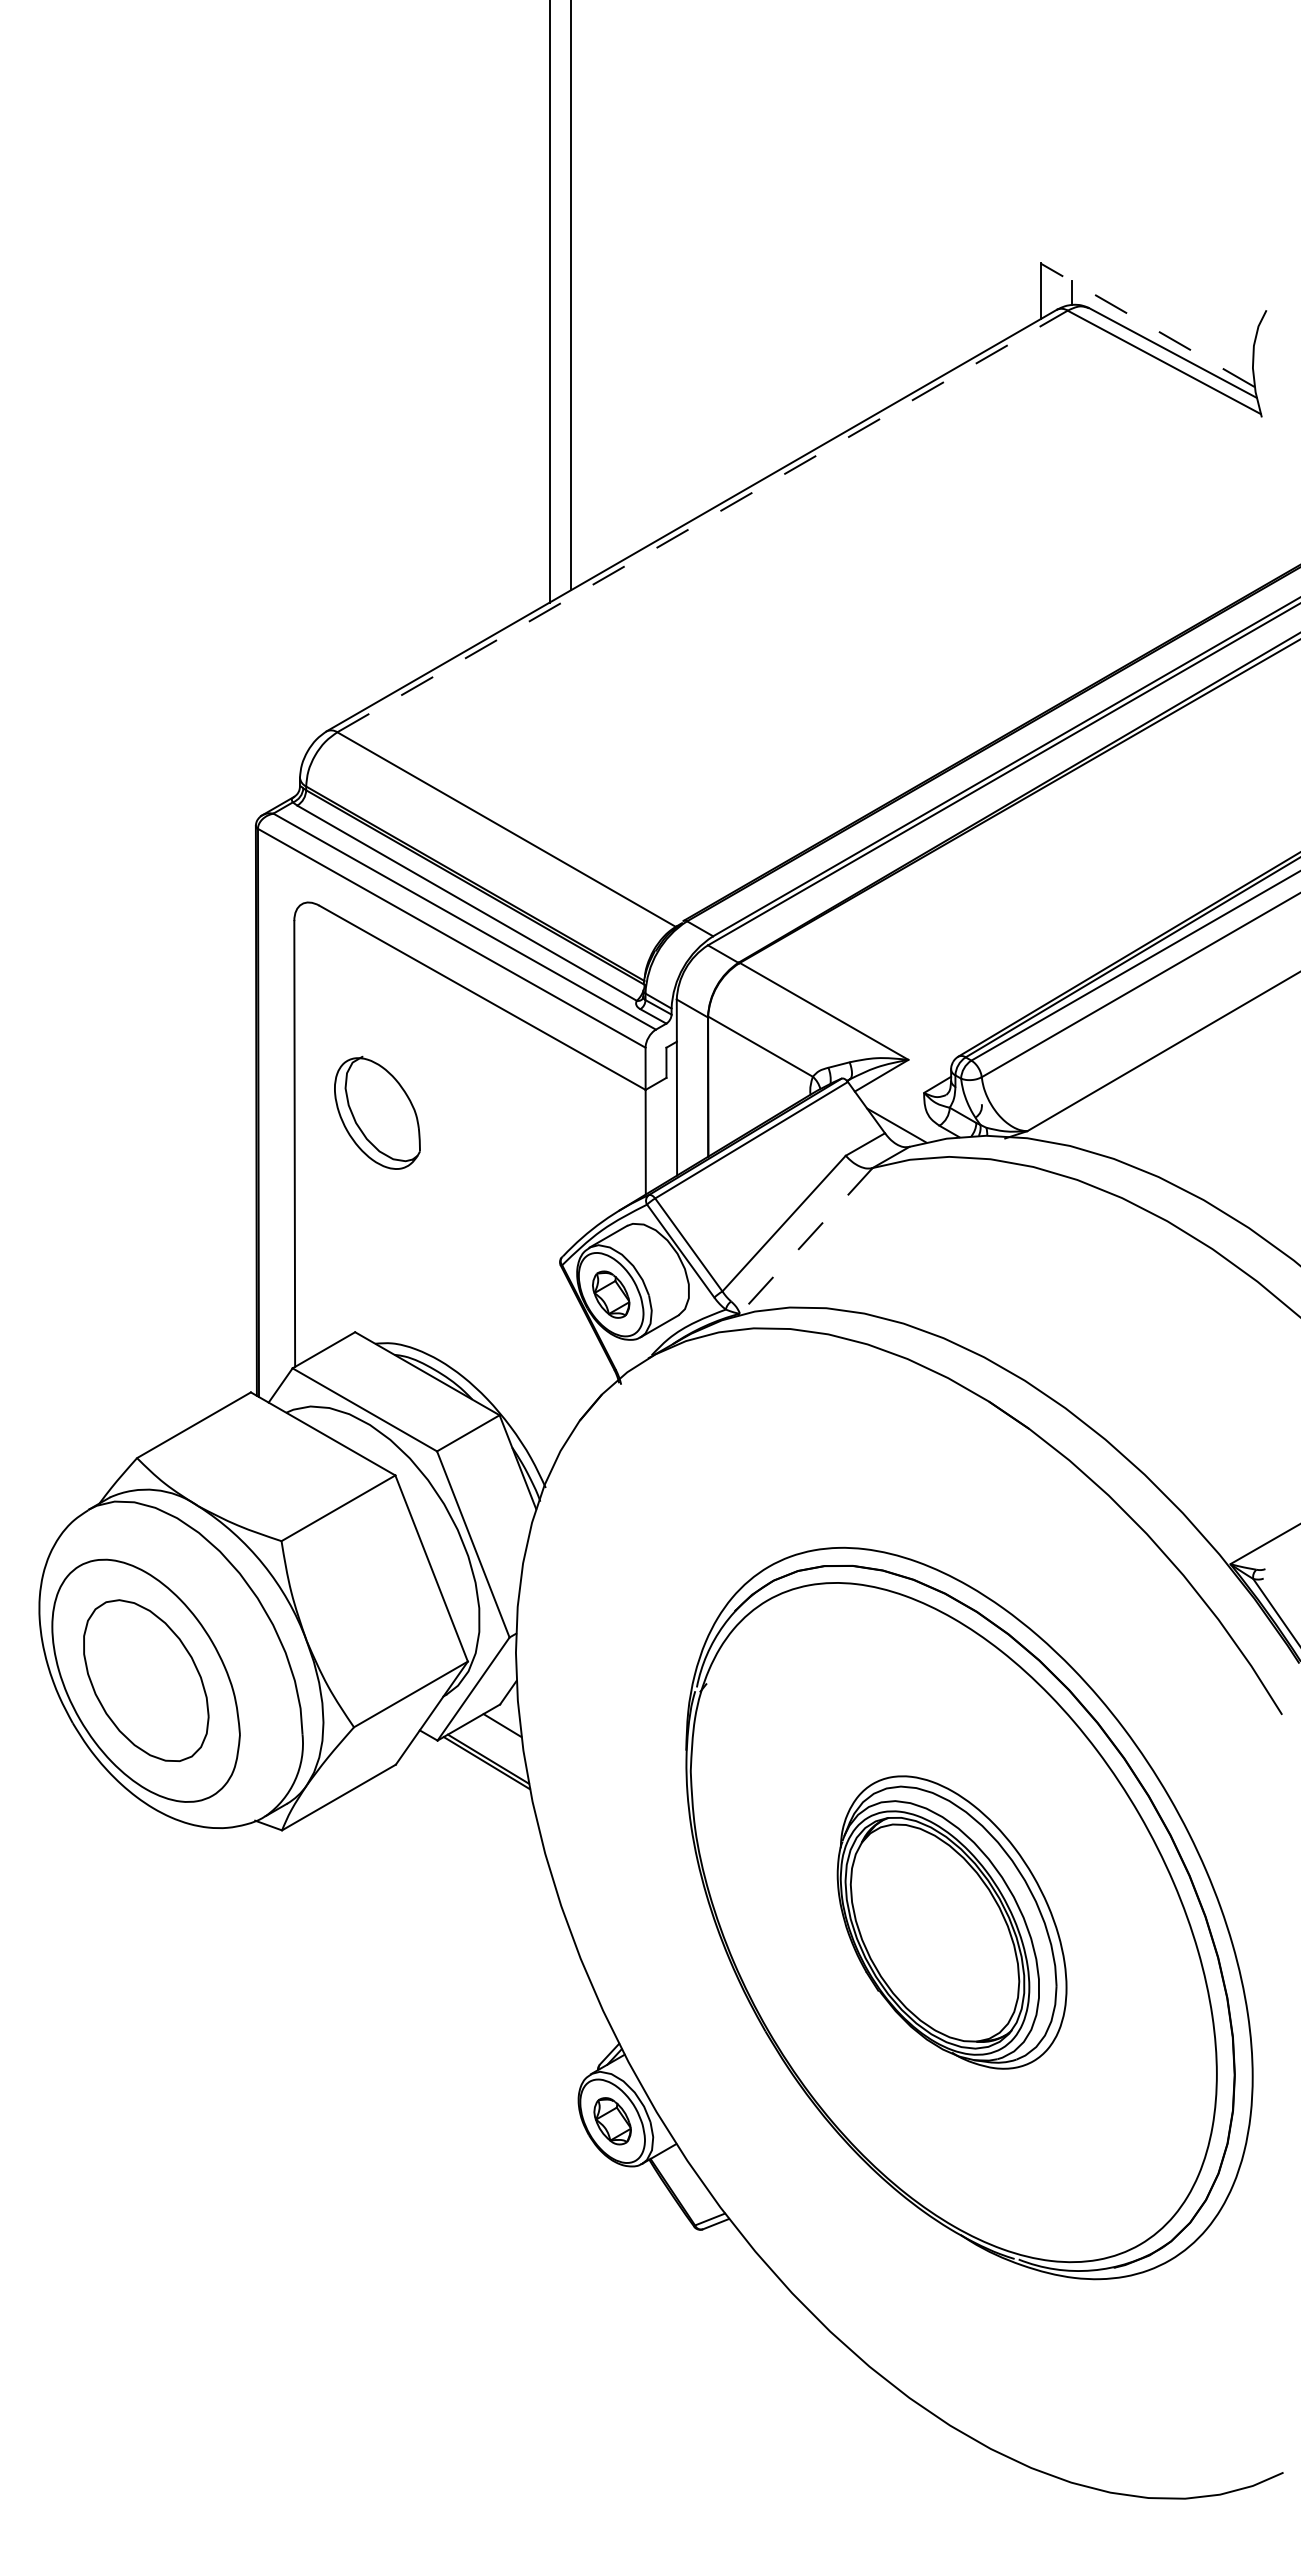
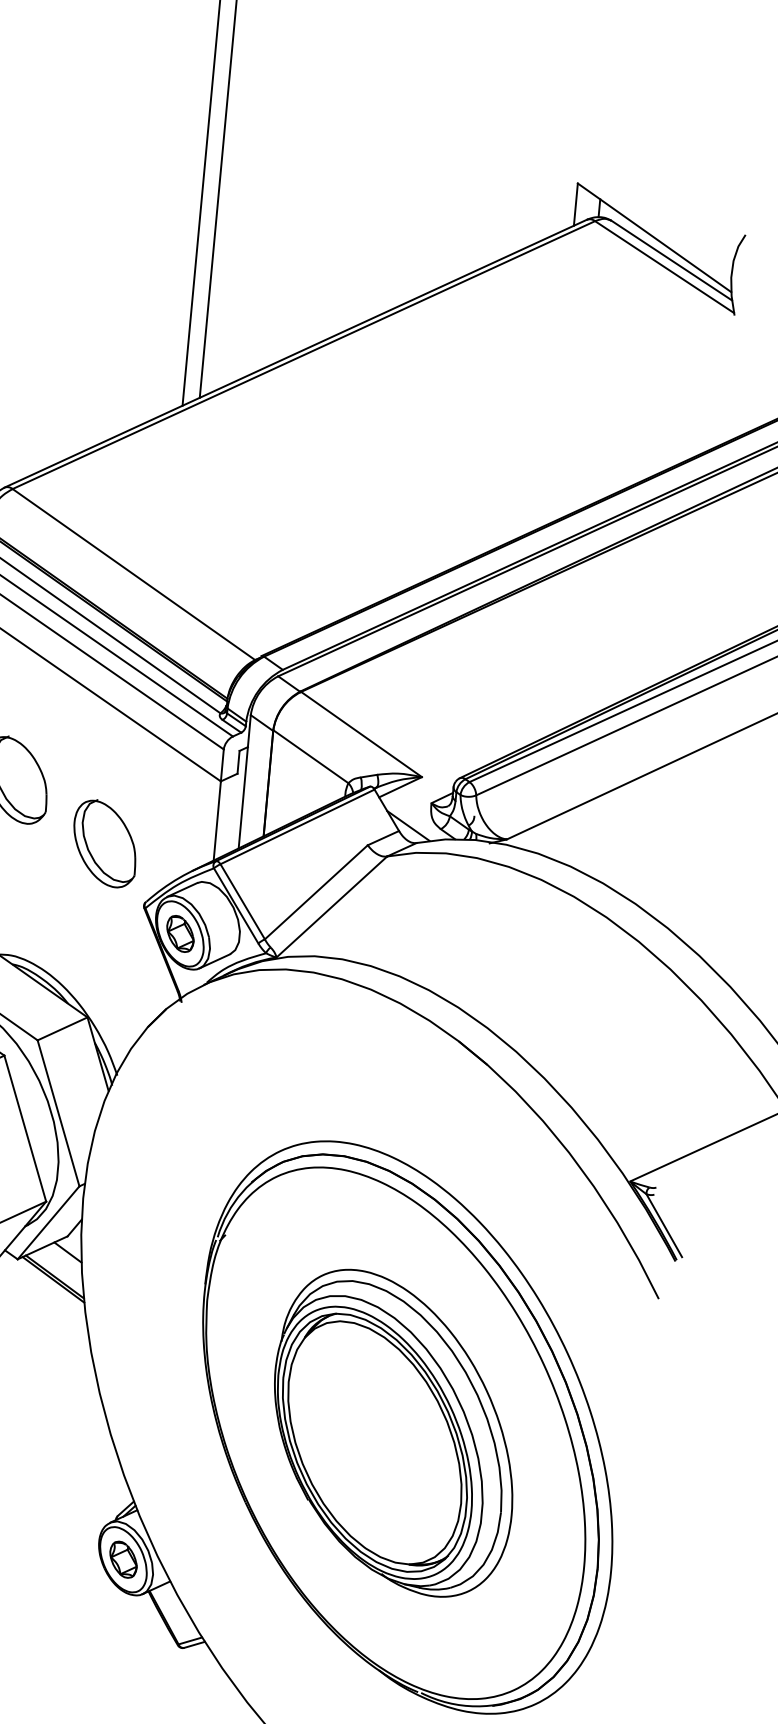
line: (1147, 325) -> (654, 238), dashed -> solid
line: (702, 521) -> (303, 355), dashed -> solid
part: (501, 1185) -> (105, 843), added
line: (806, 1240) -> (332, 906), dashed -> solid
part: (951, 1922) -> (393, 1433), size x1.43

